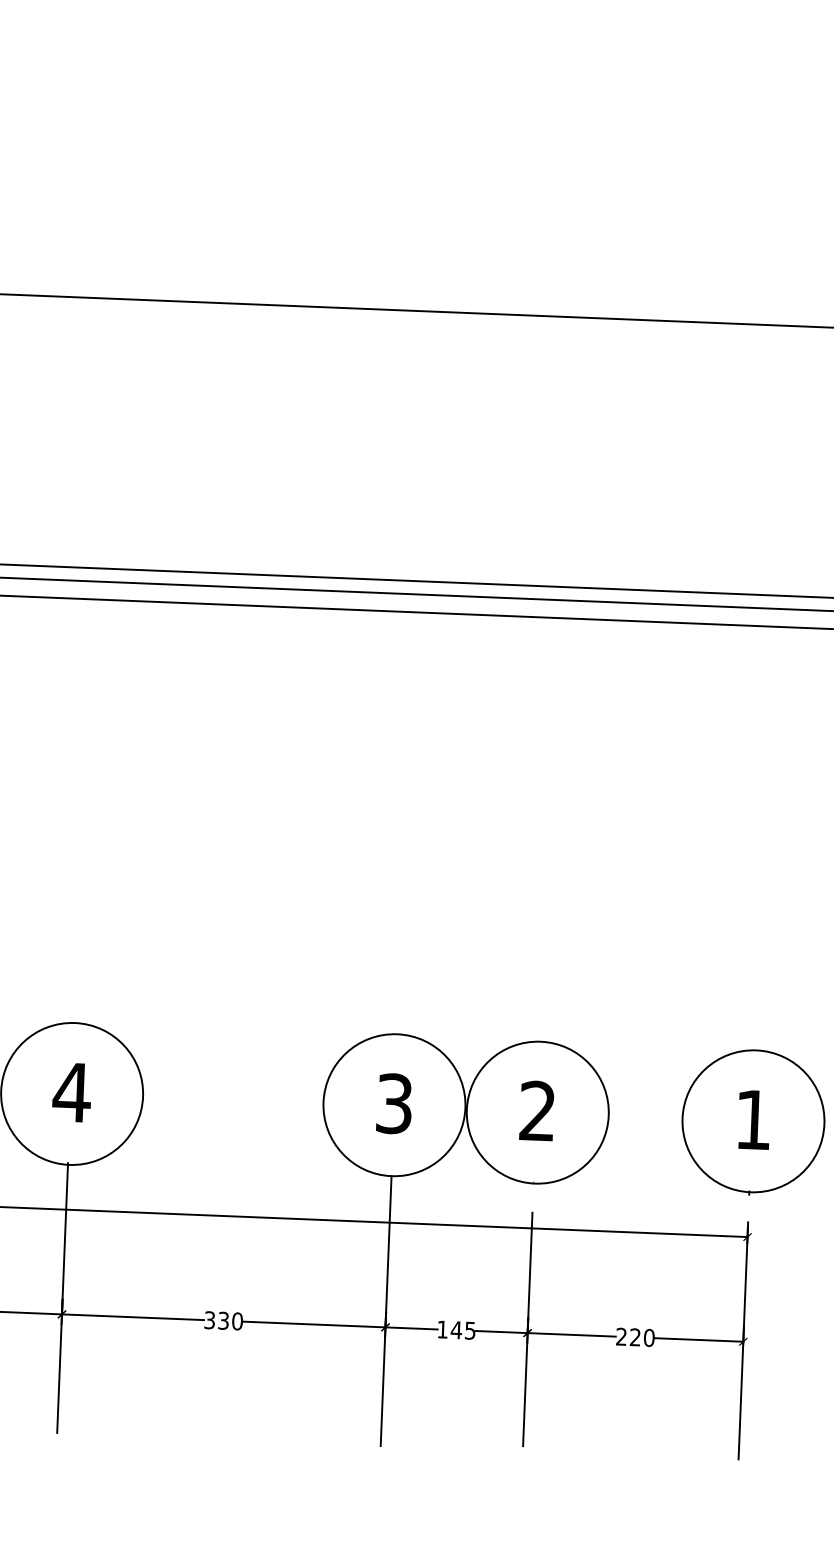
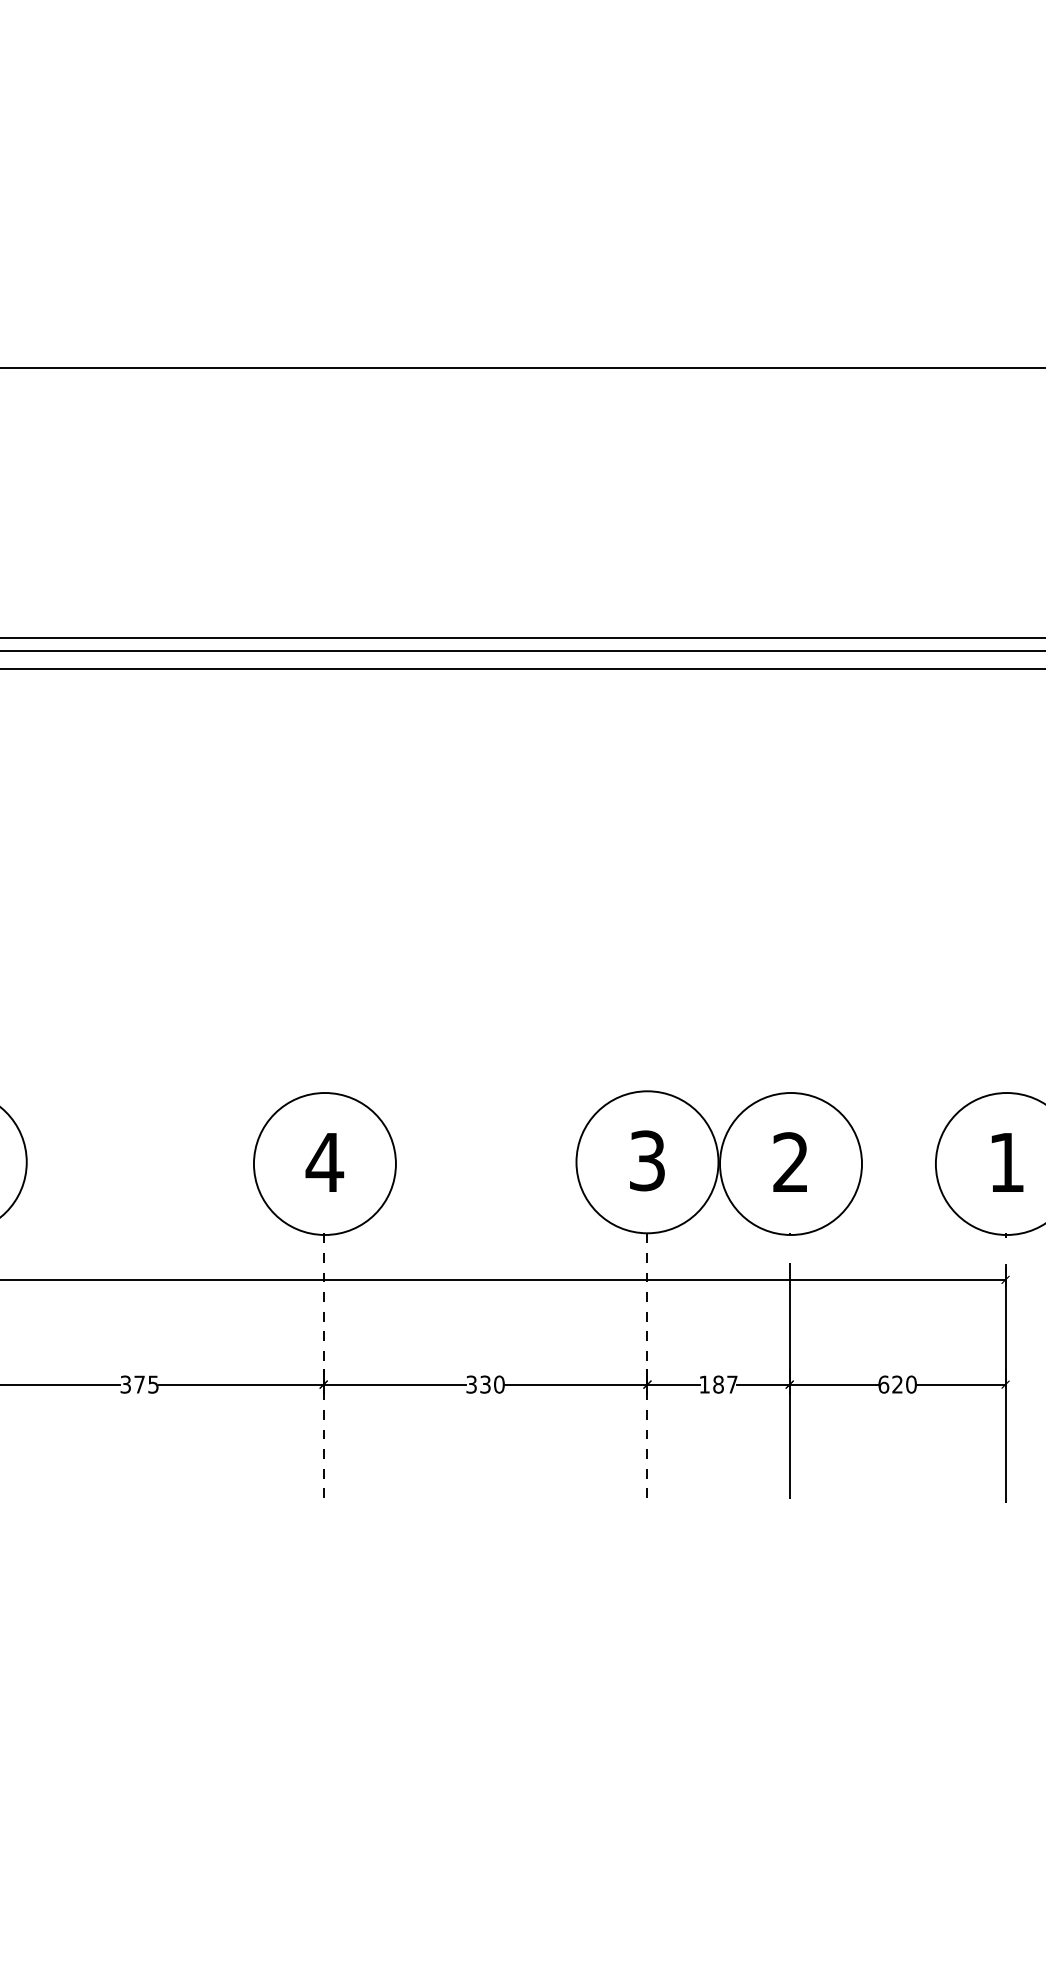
line: (62, 1298) -> (323, 1368), solid -> dashed
line: (386, 1311) -> (647, 1368), solid -> dashed
text: (462, 1330) -> (724, 1384), 145 -> 187
text: (621, 1336) -> (883, 1384), 220 -> 620

